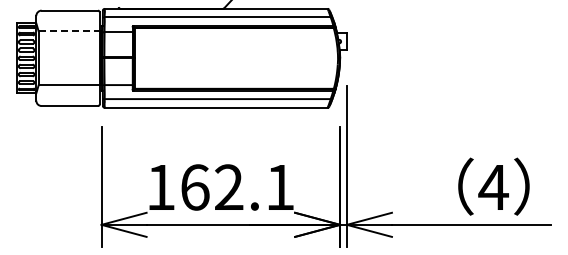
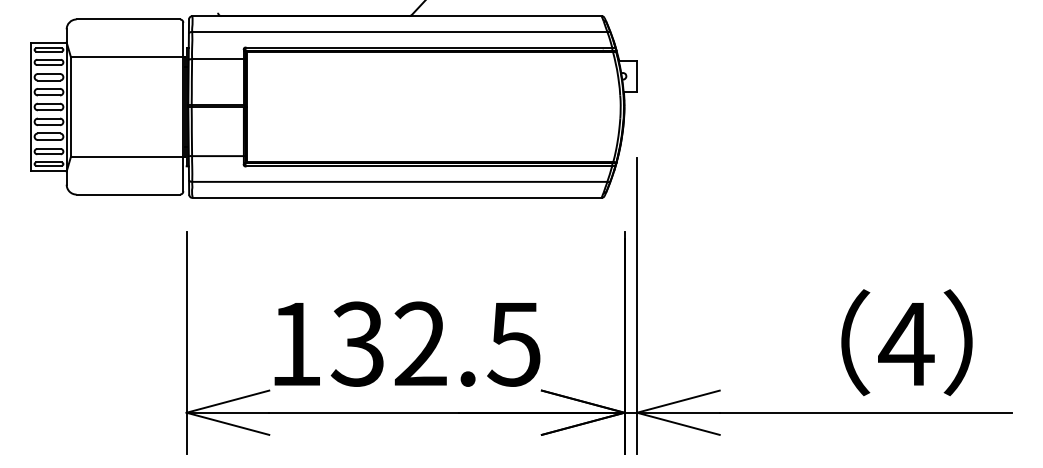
line: (69, 31) -> (127, 57), dashed -> solid
text: (237, 187) -> (436, 344), 162.1 -> 132.5

